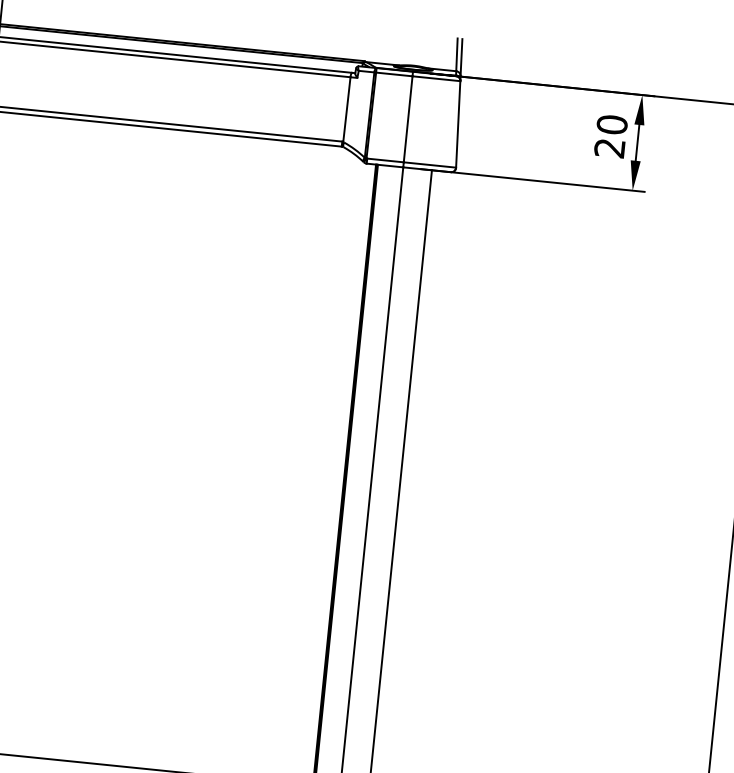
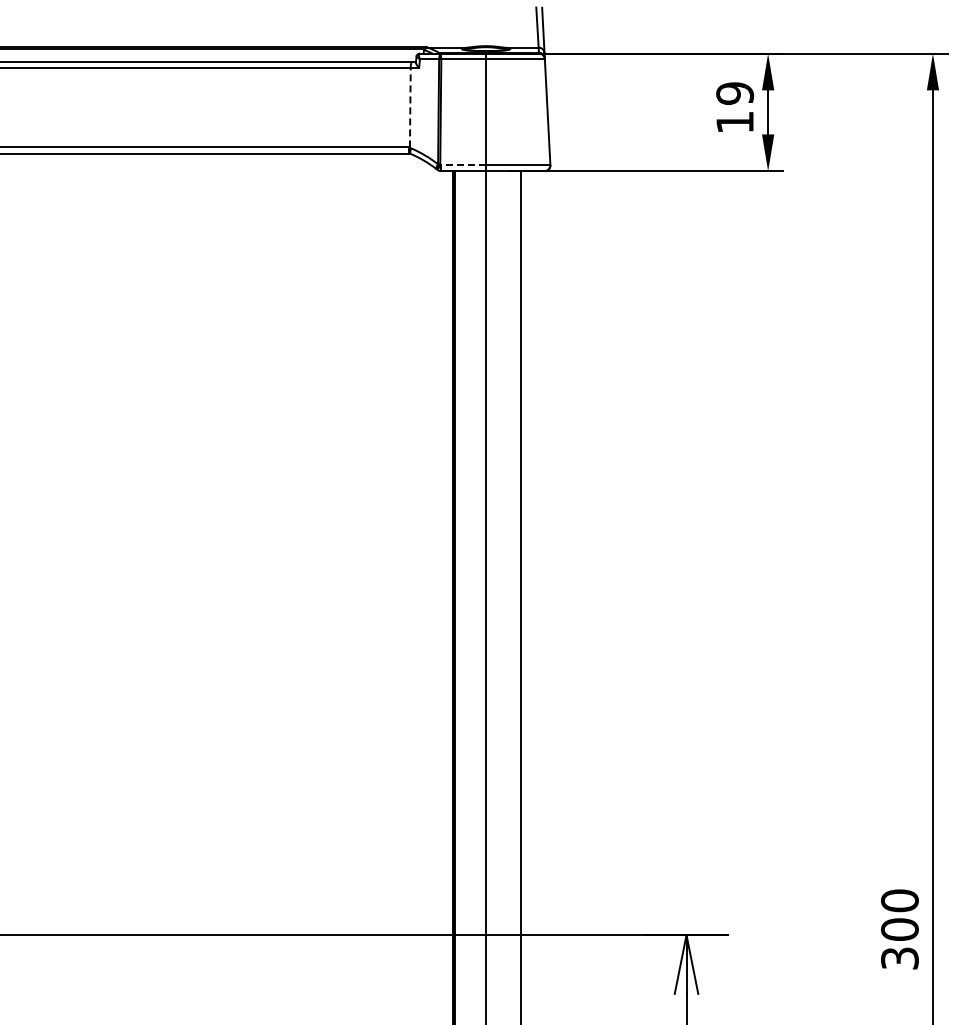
line: (347, 109) -> (410, 107), solid -> dashed
text: (611, 136) -> (735, 107), 20 -> 19
line: (385, 160) -> (463, 164), solid -> dashed

